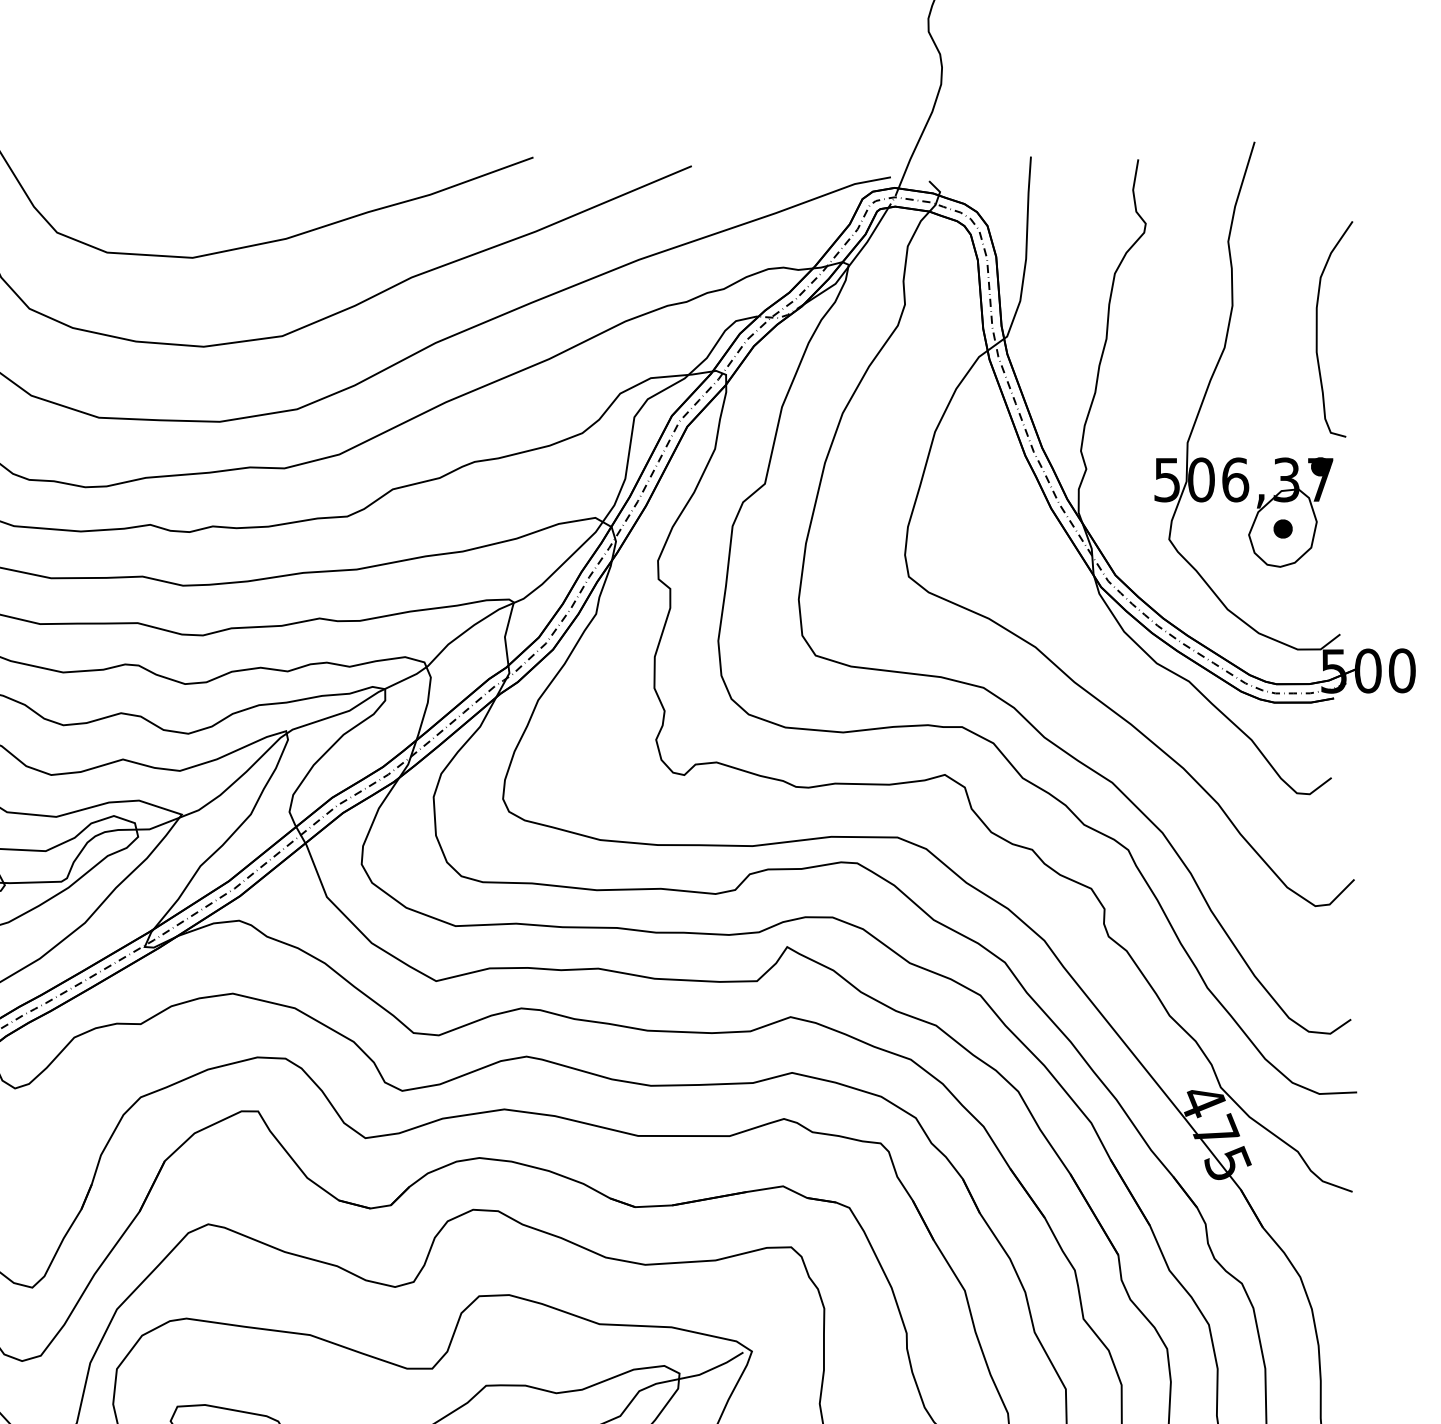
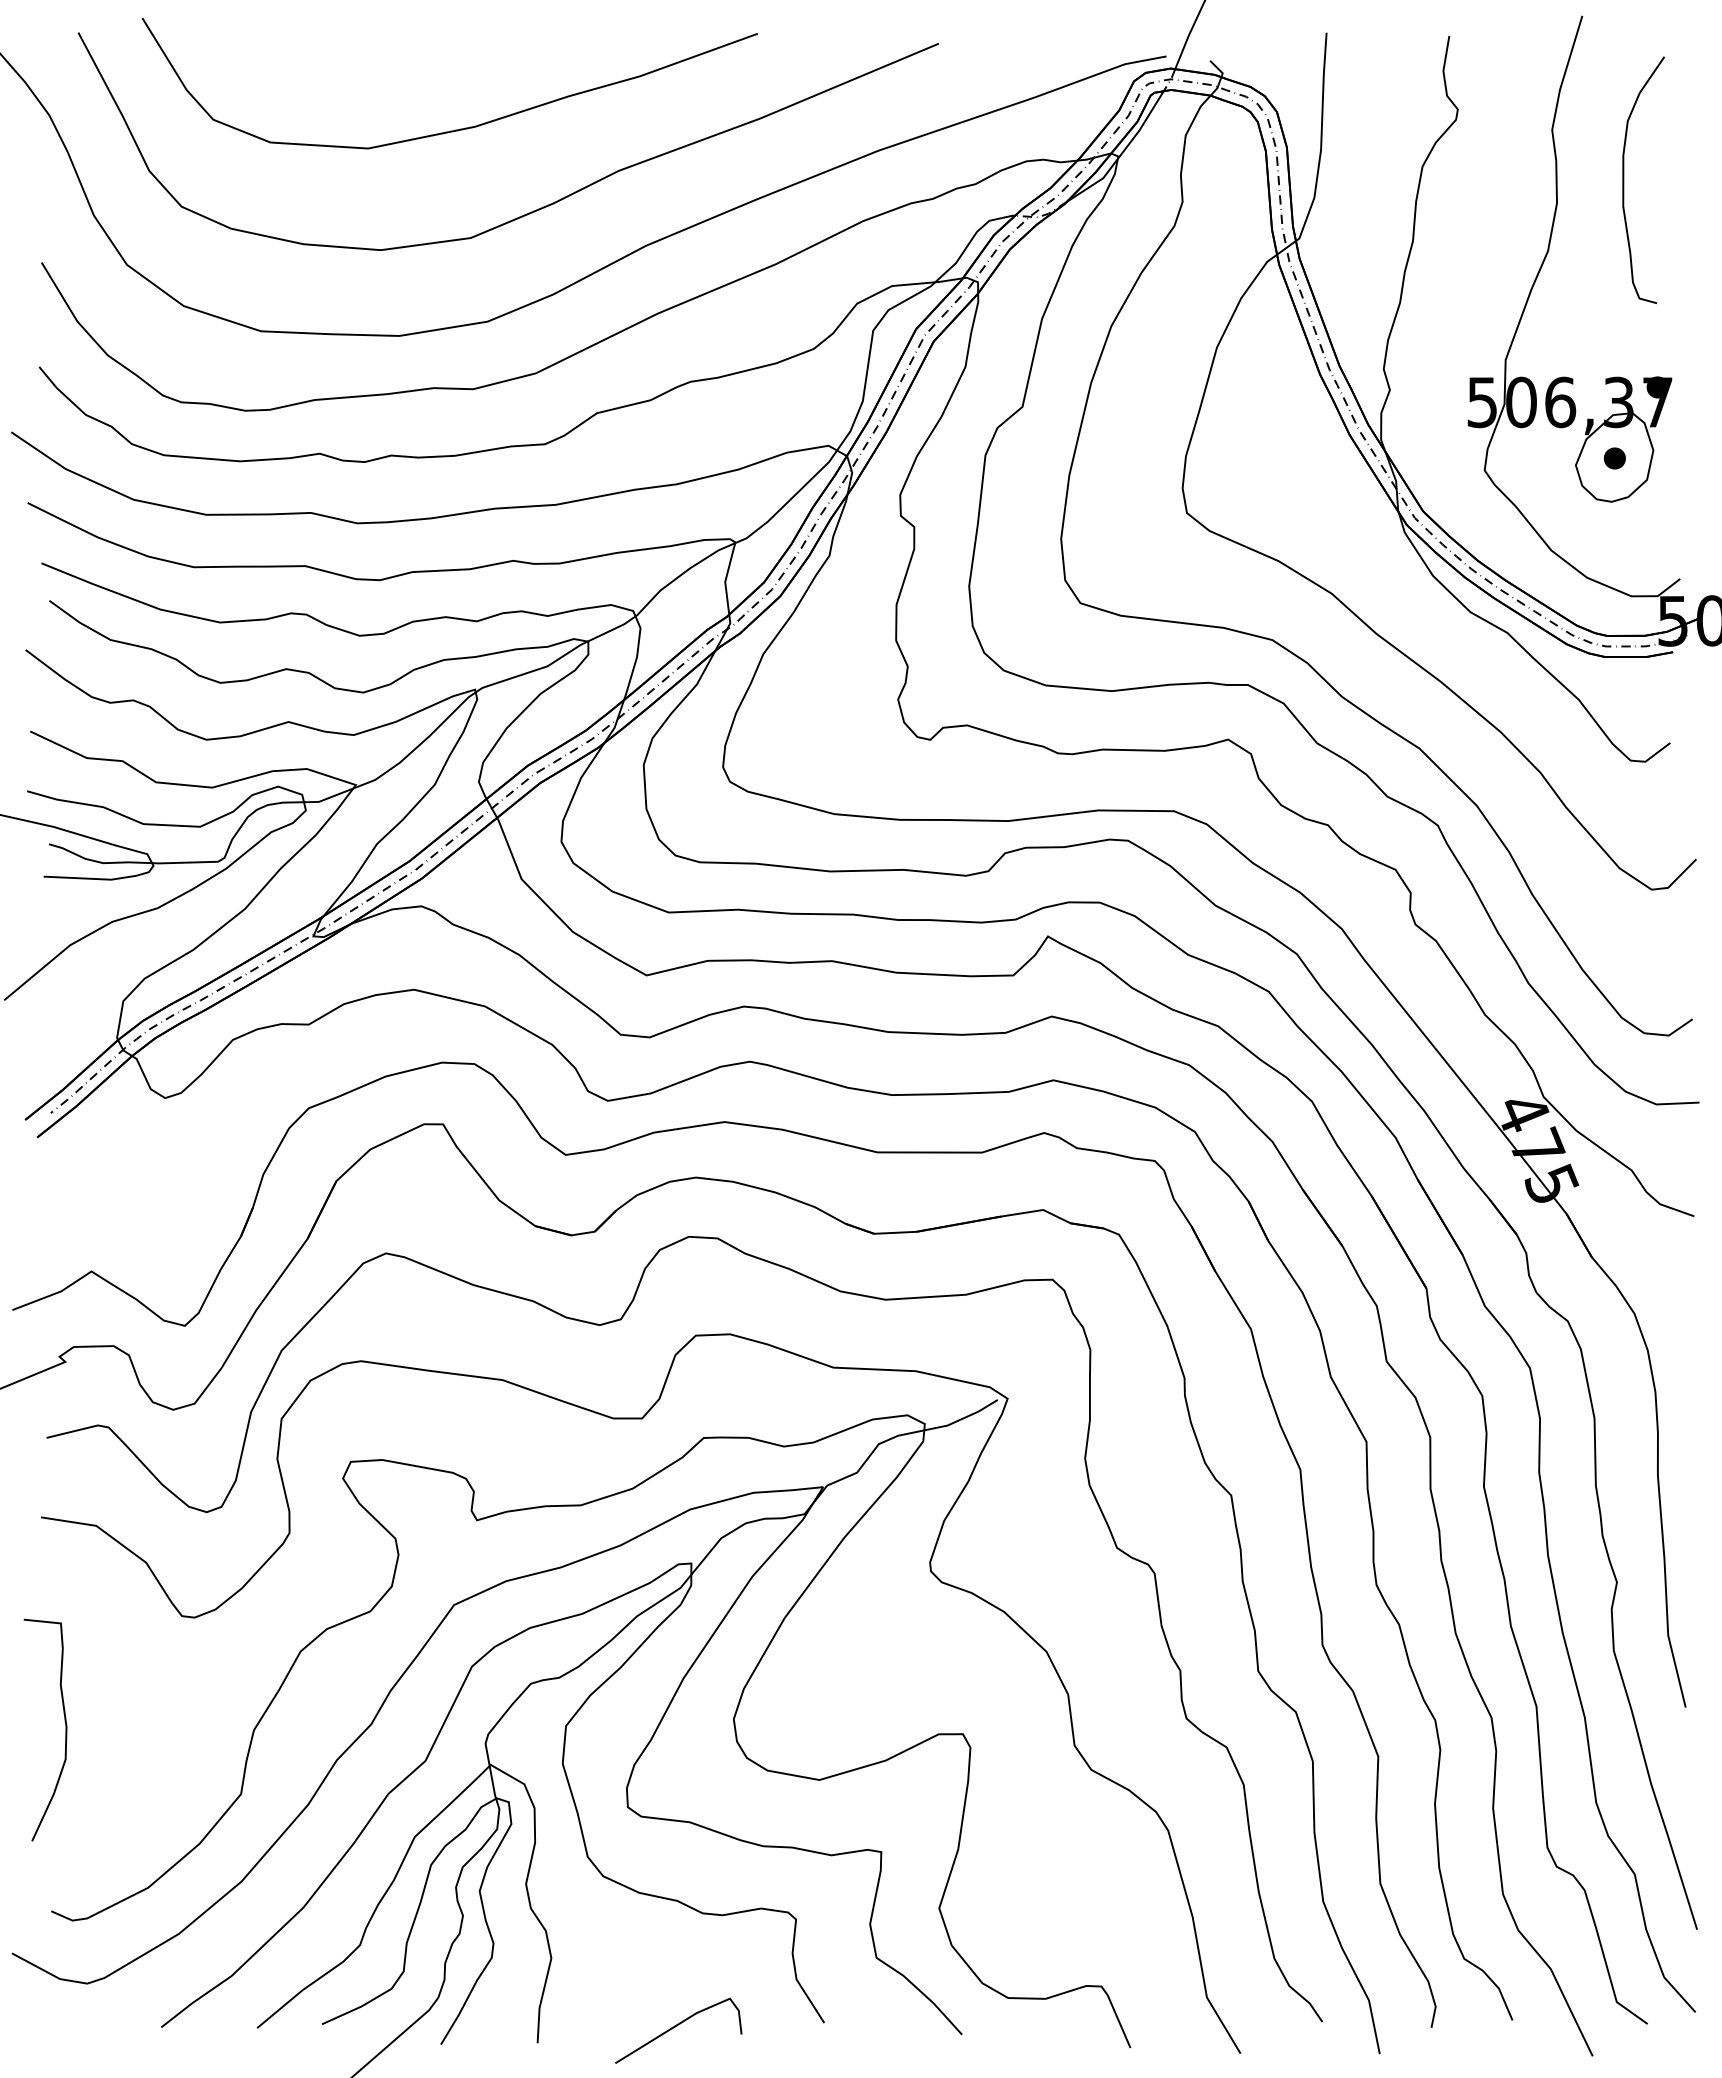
curve: (1317, 328) -> (1624, 179), moved

